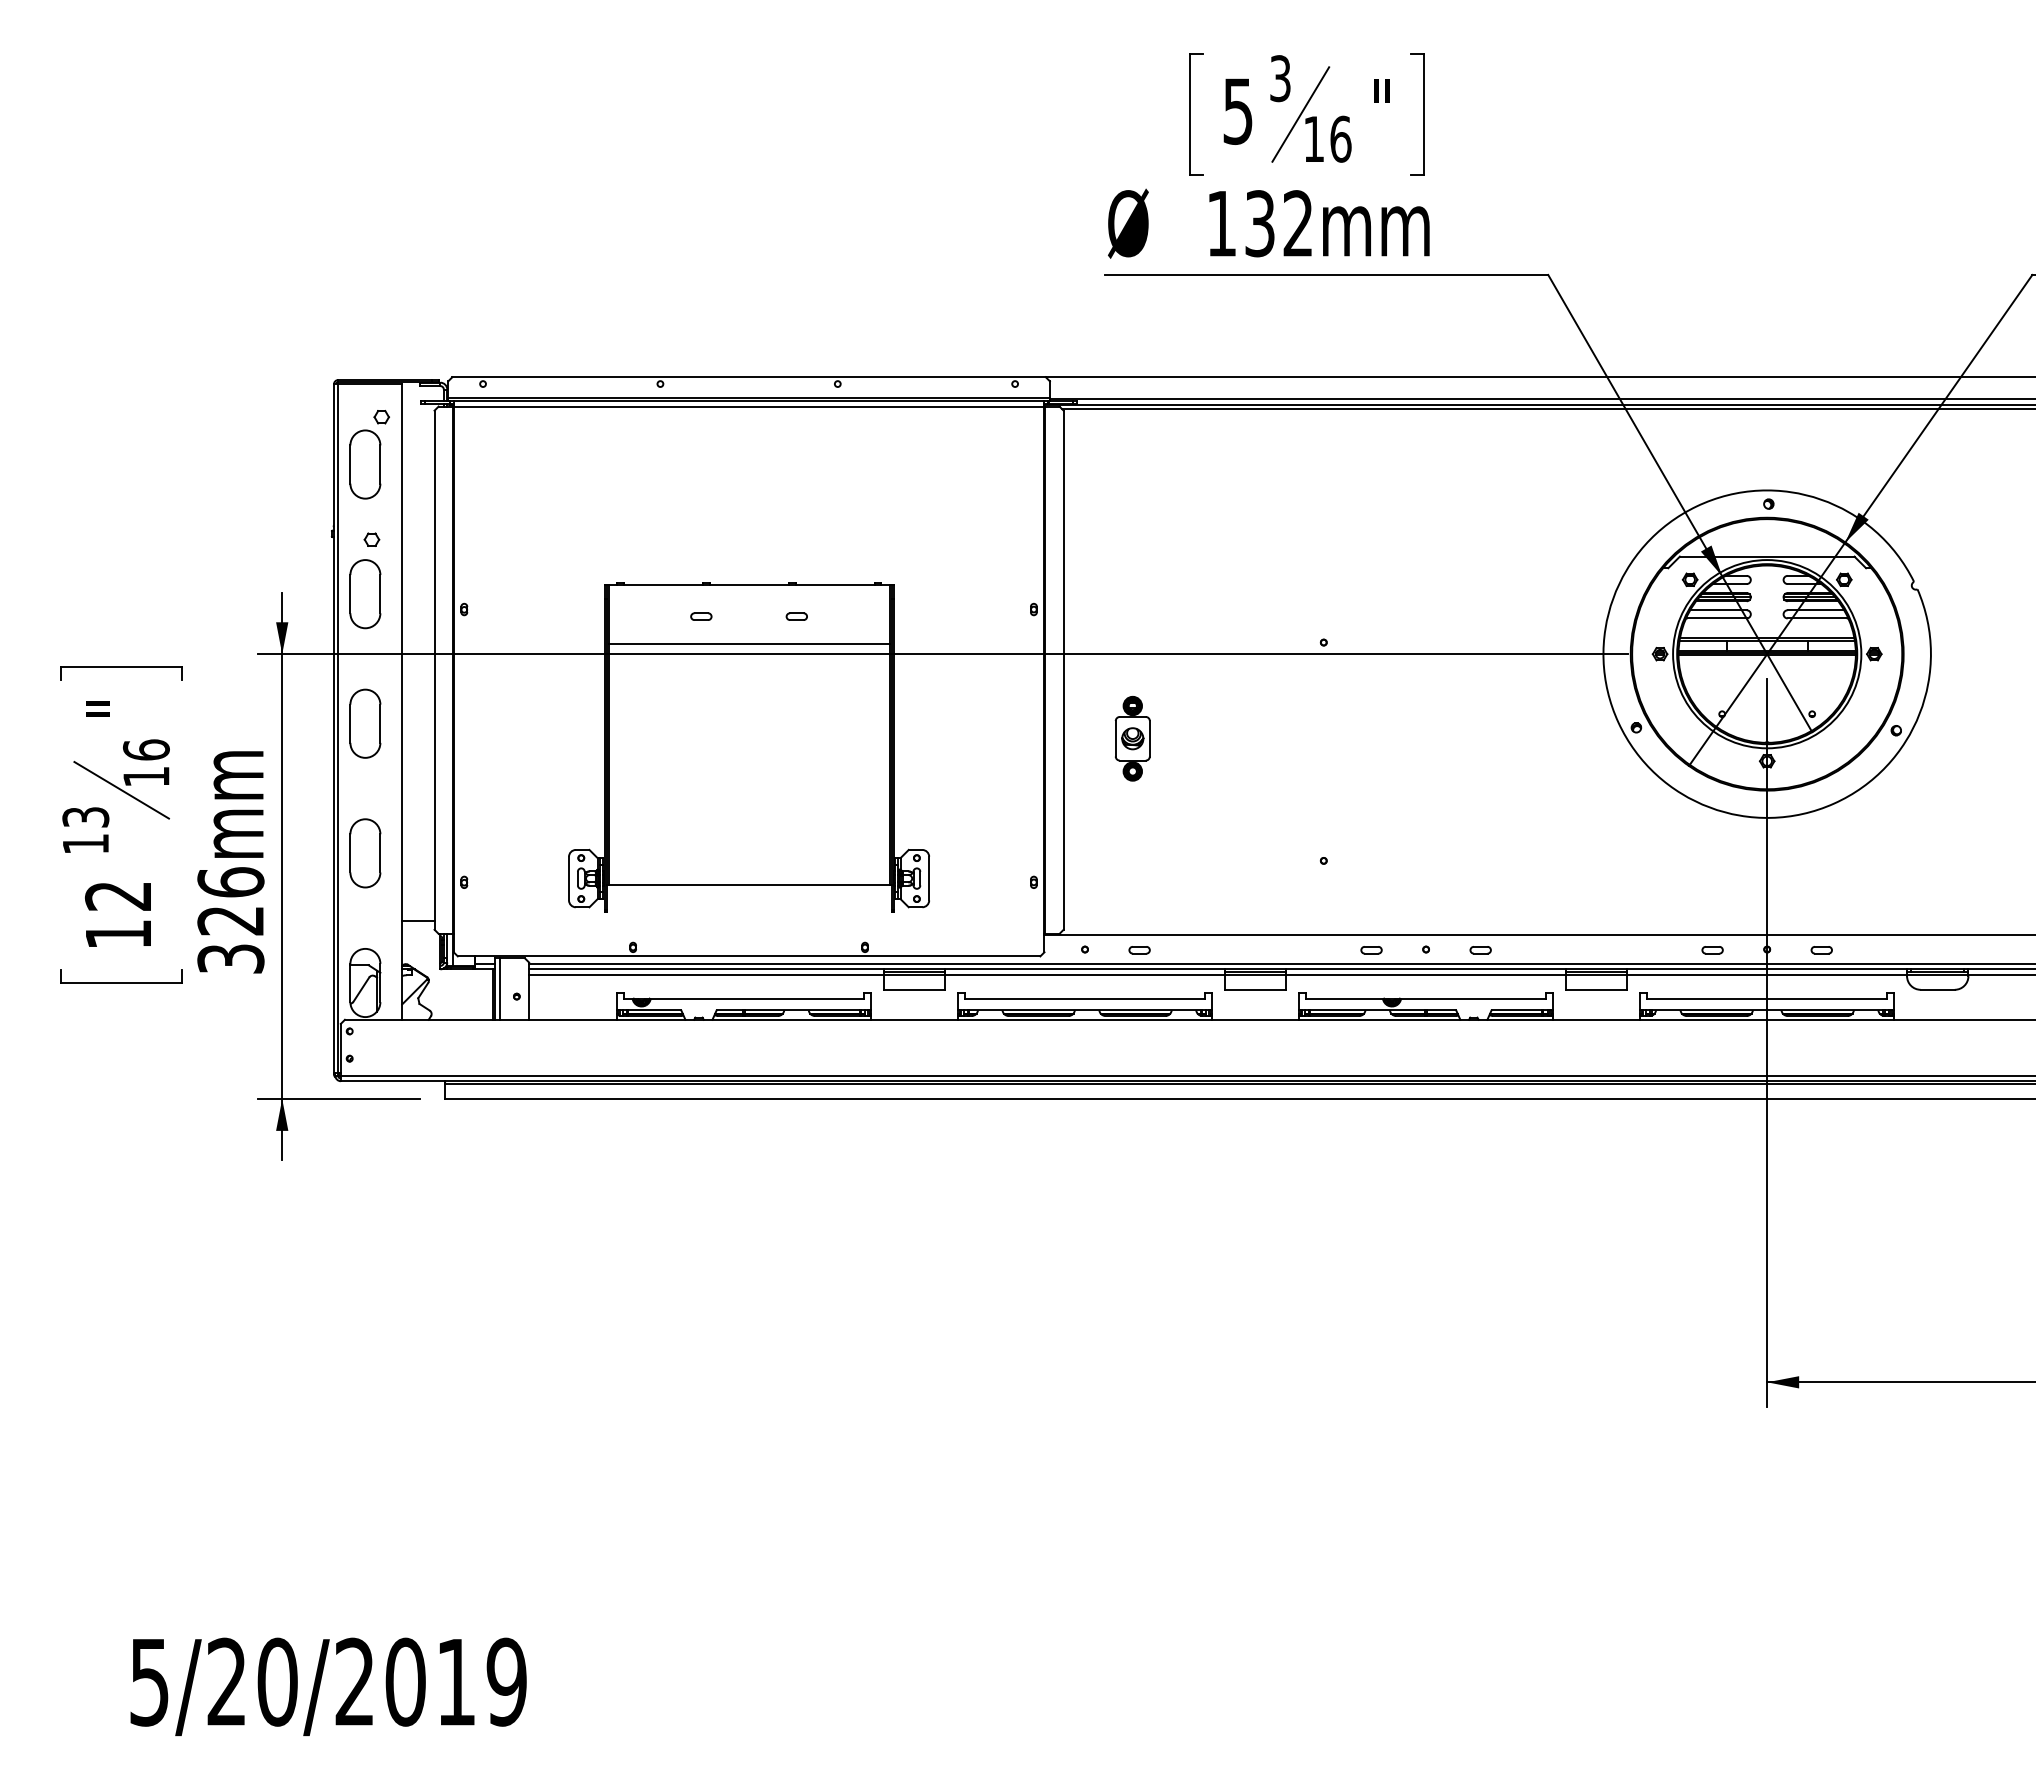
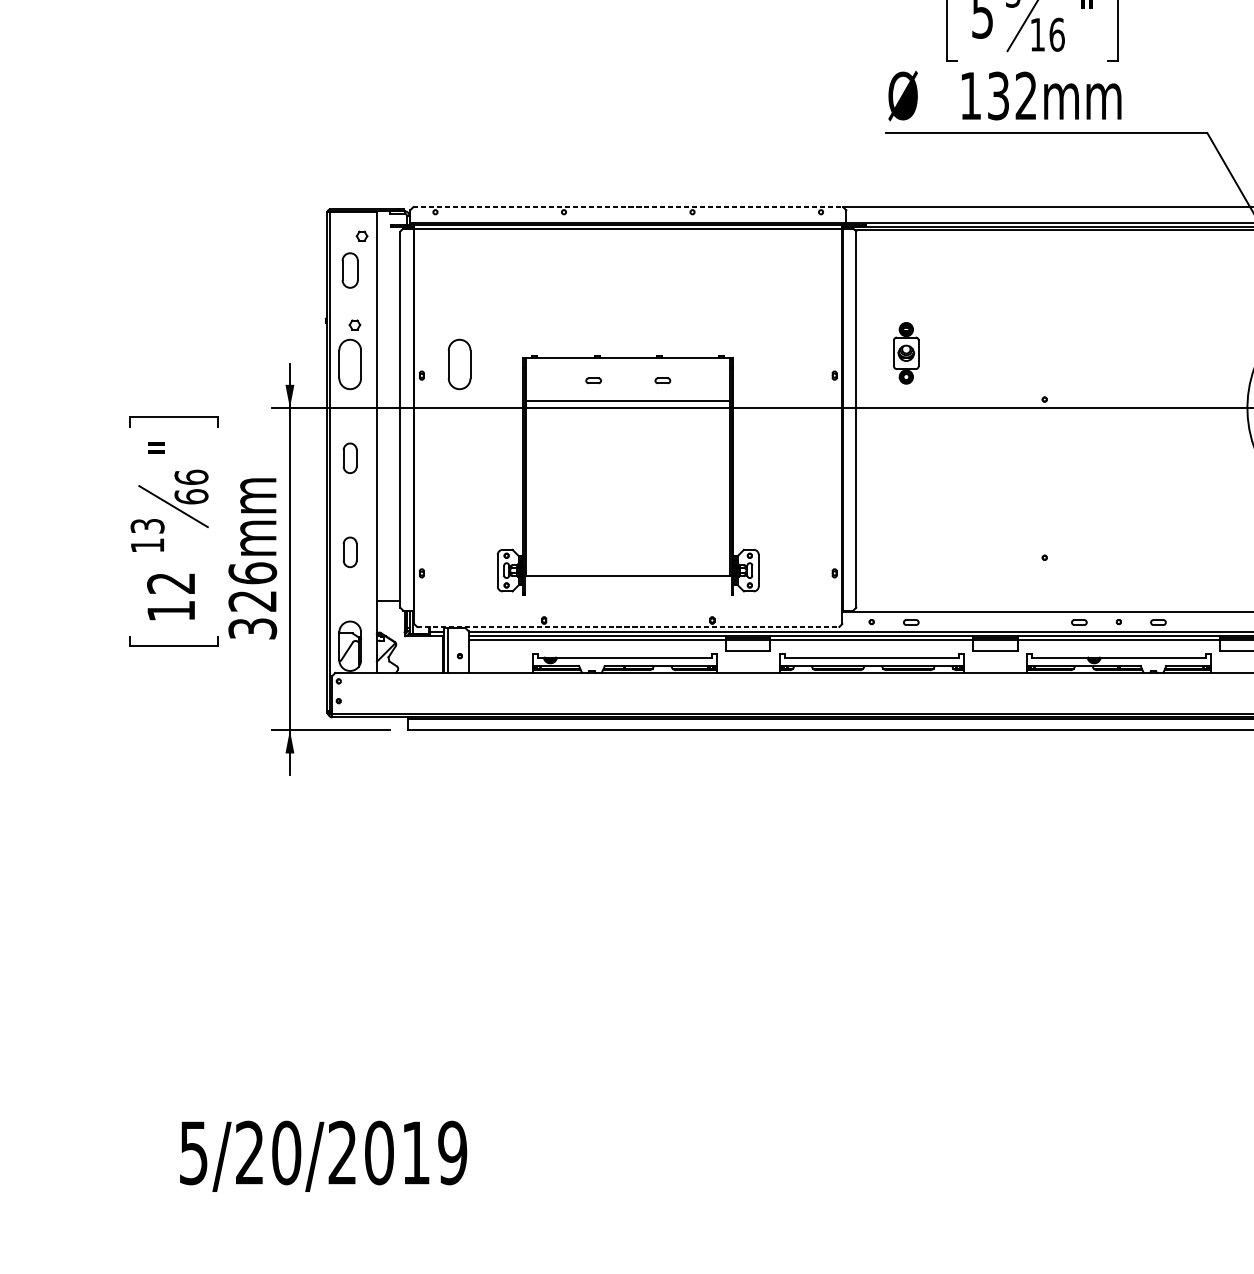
line: (749, 377) -> (628, 207), solid -> dashed
part: (365, 464) -> (350, 270), size x0.7
part: (516, 594) -> (459, 364), added
part: (365, 723) -> (350, 458), size x0.6
part: (1132, 738) -> (906, 353), moved
text: (145, 776) -> (190, 496), 16 -> 66
part: (365, 853) -> (350, 552), size x0.6
line: (749, 956) -> (628, 627), solid -> dashed

